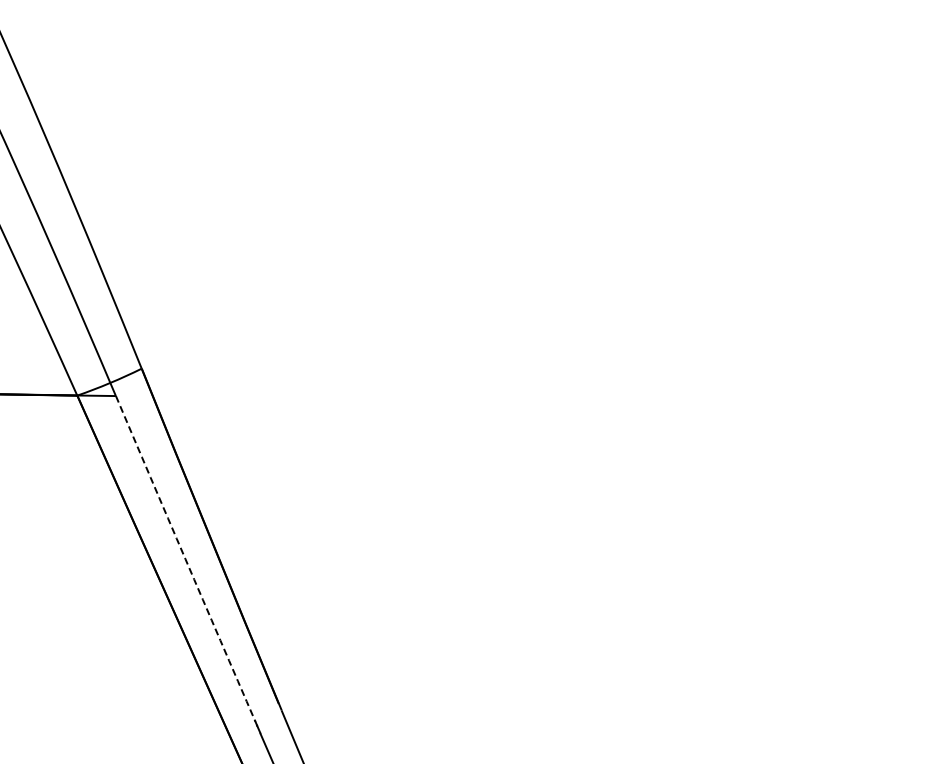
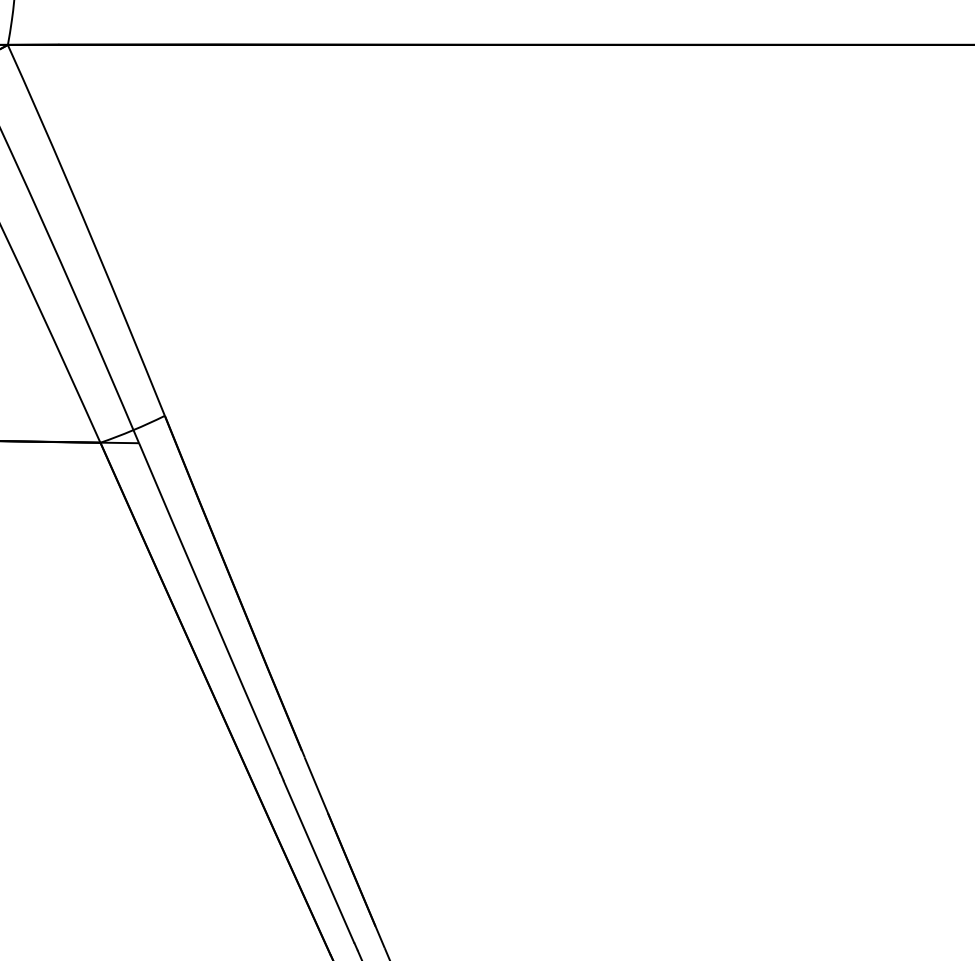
arc: (185, 559) -> (208, 606), dashed -> solid

